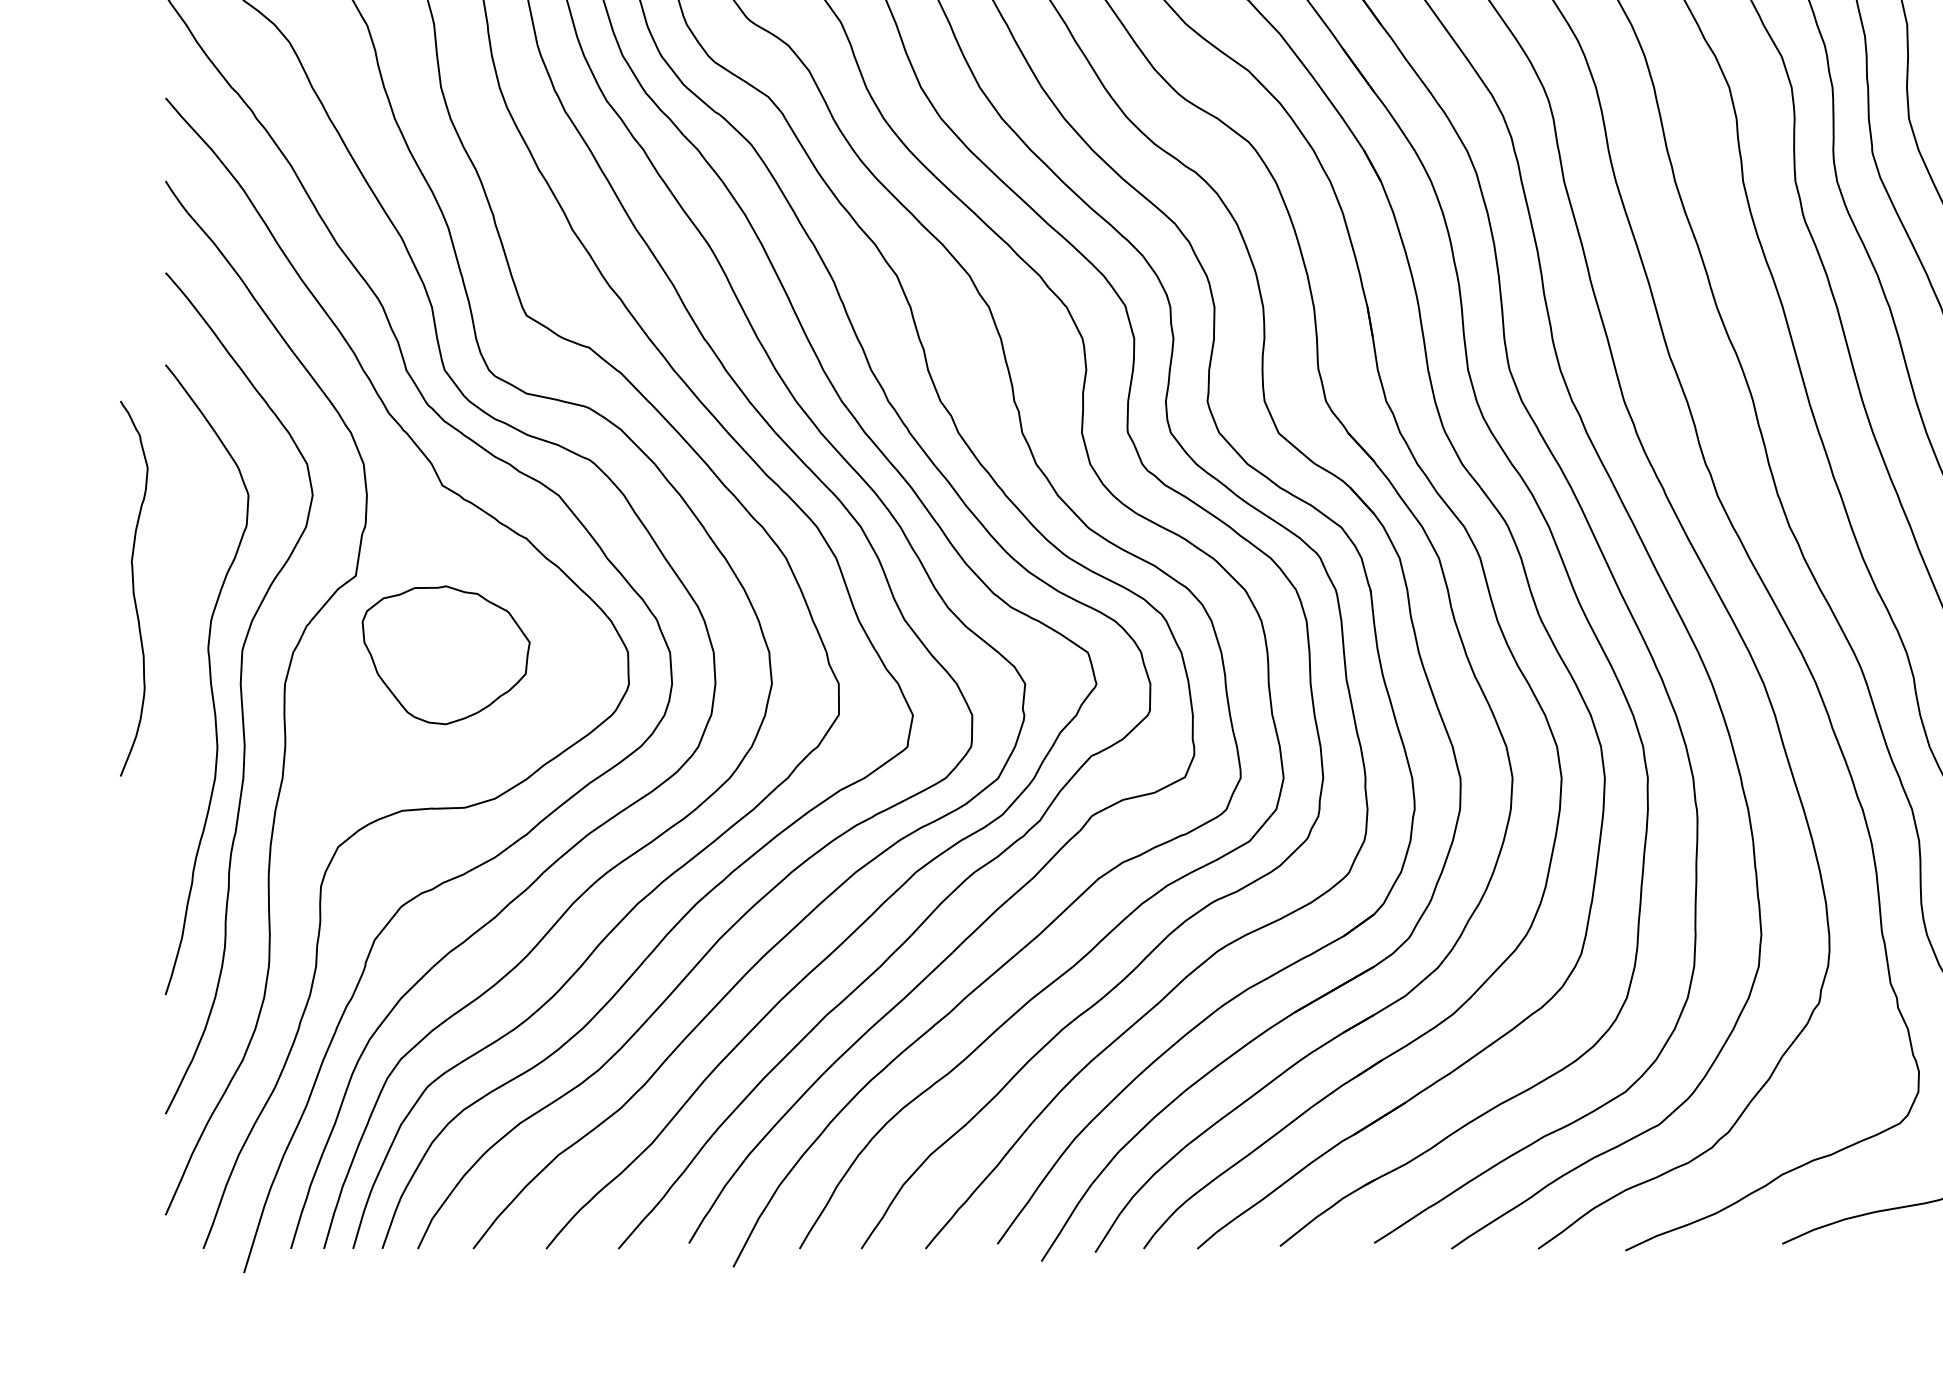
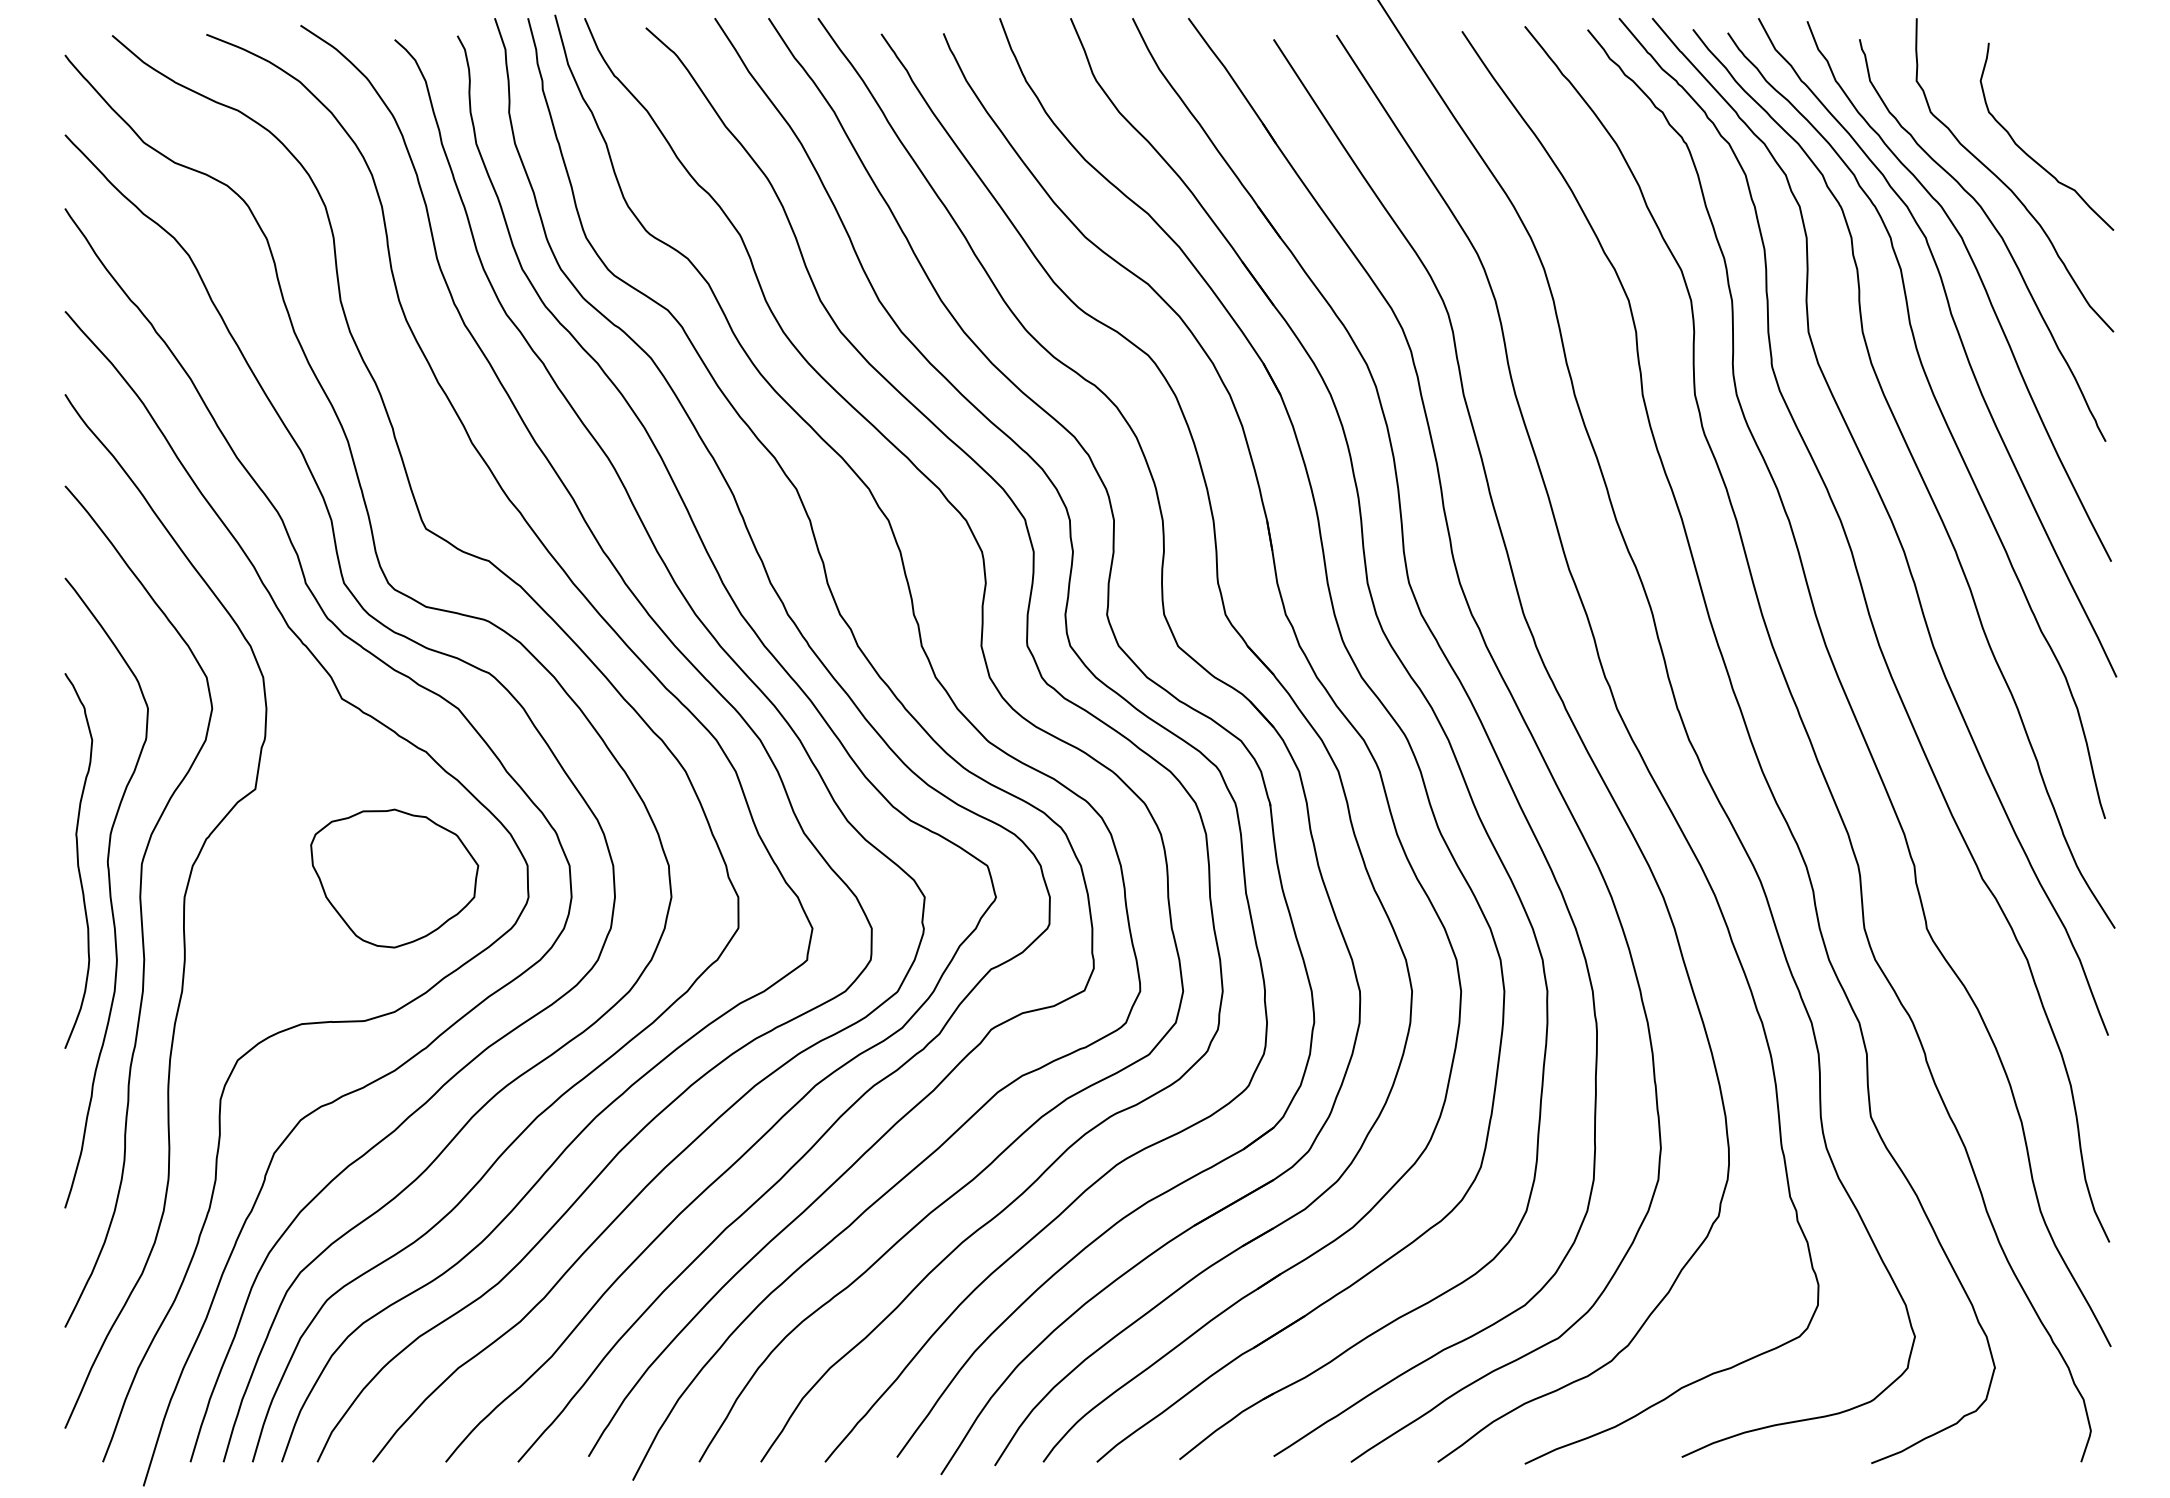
curve: (133, 588) -> (78, 860), moved
part: (445, 655) -> (394, 878), moved

